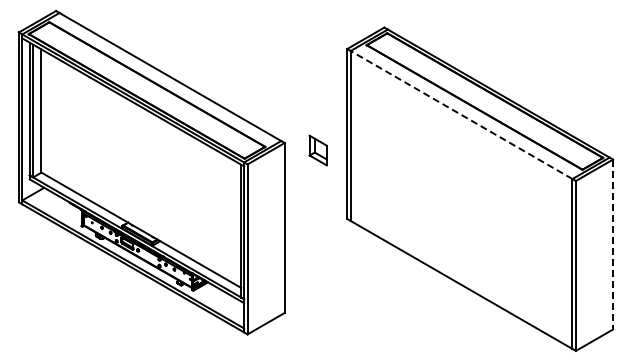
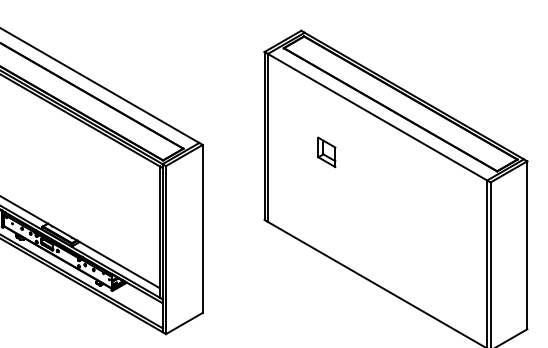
line: (461, 114) -> (377, 116), dashed -> solid
part: (317, 150) -> (326, 152), moved
line: (613, 244) -> (527, 245), dashed -> solid

